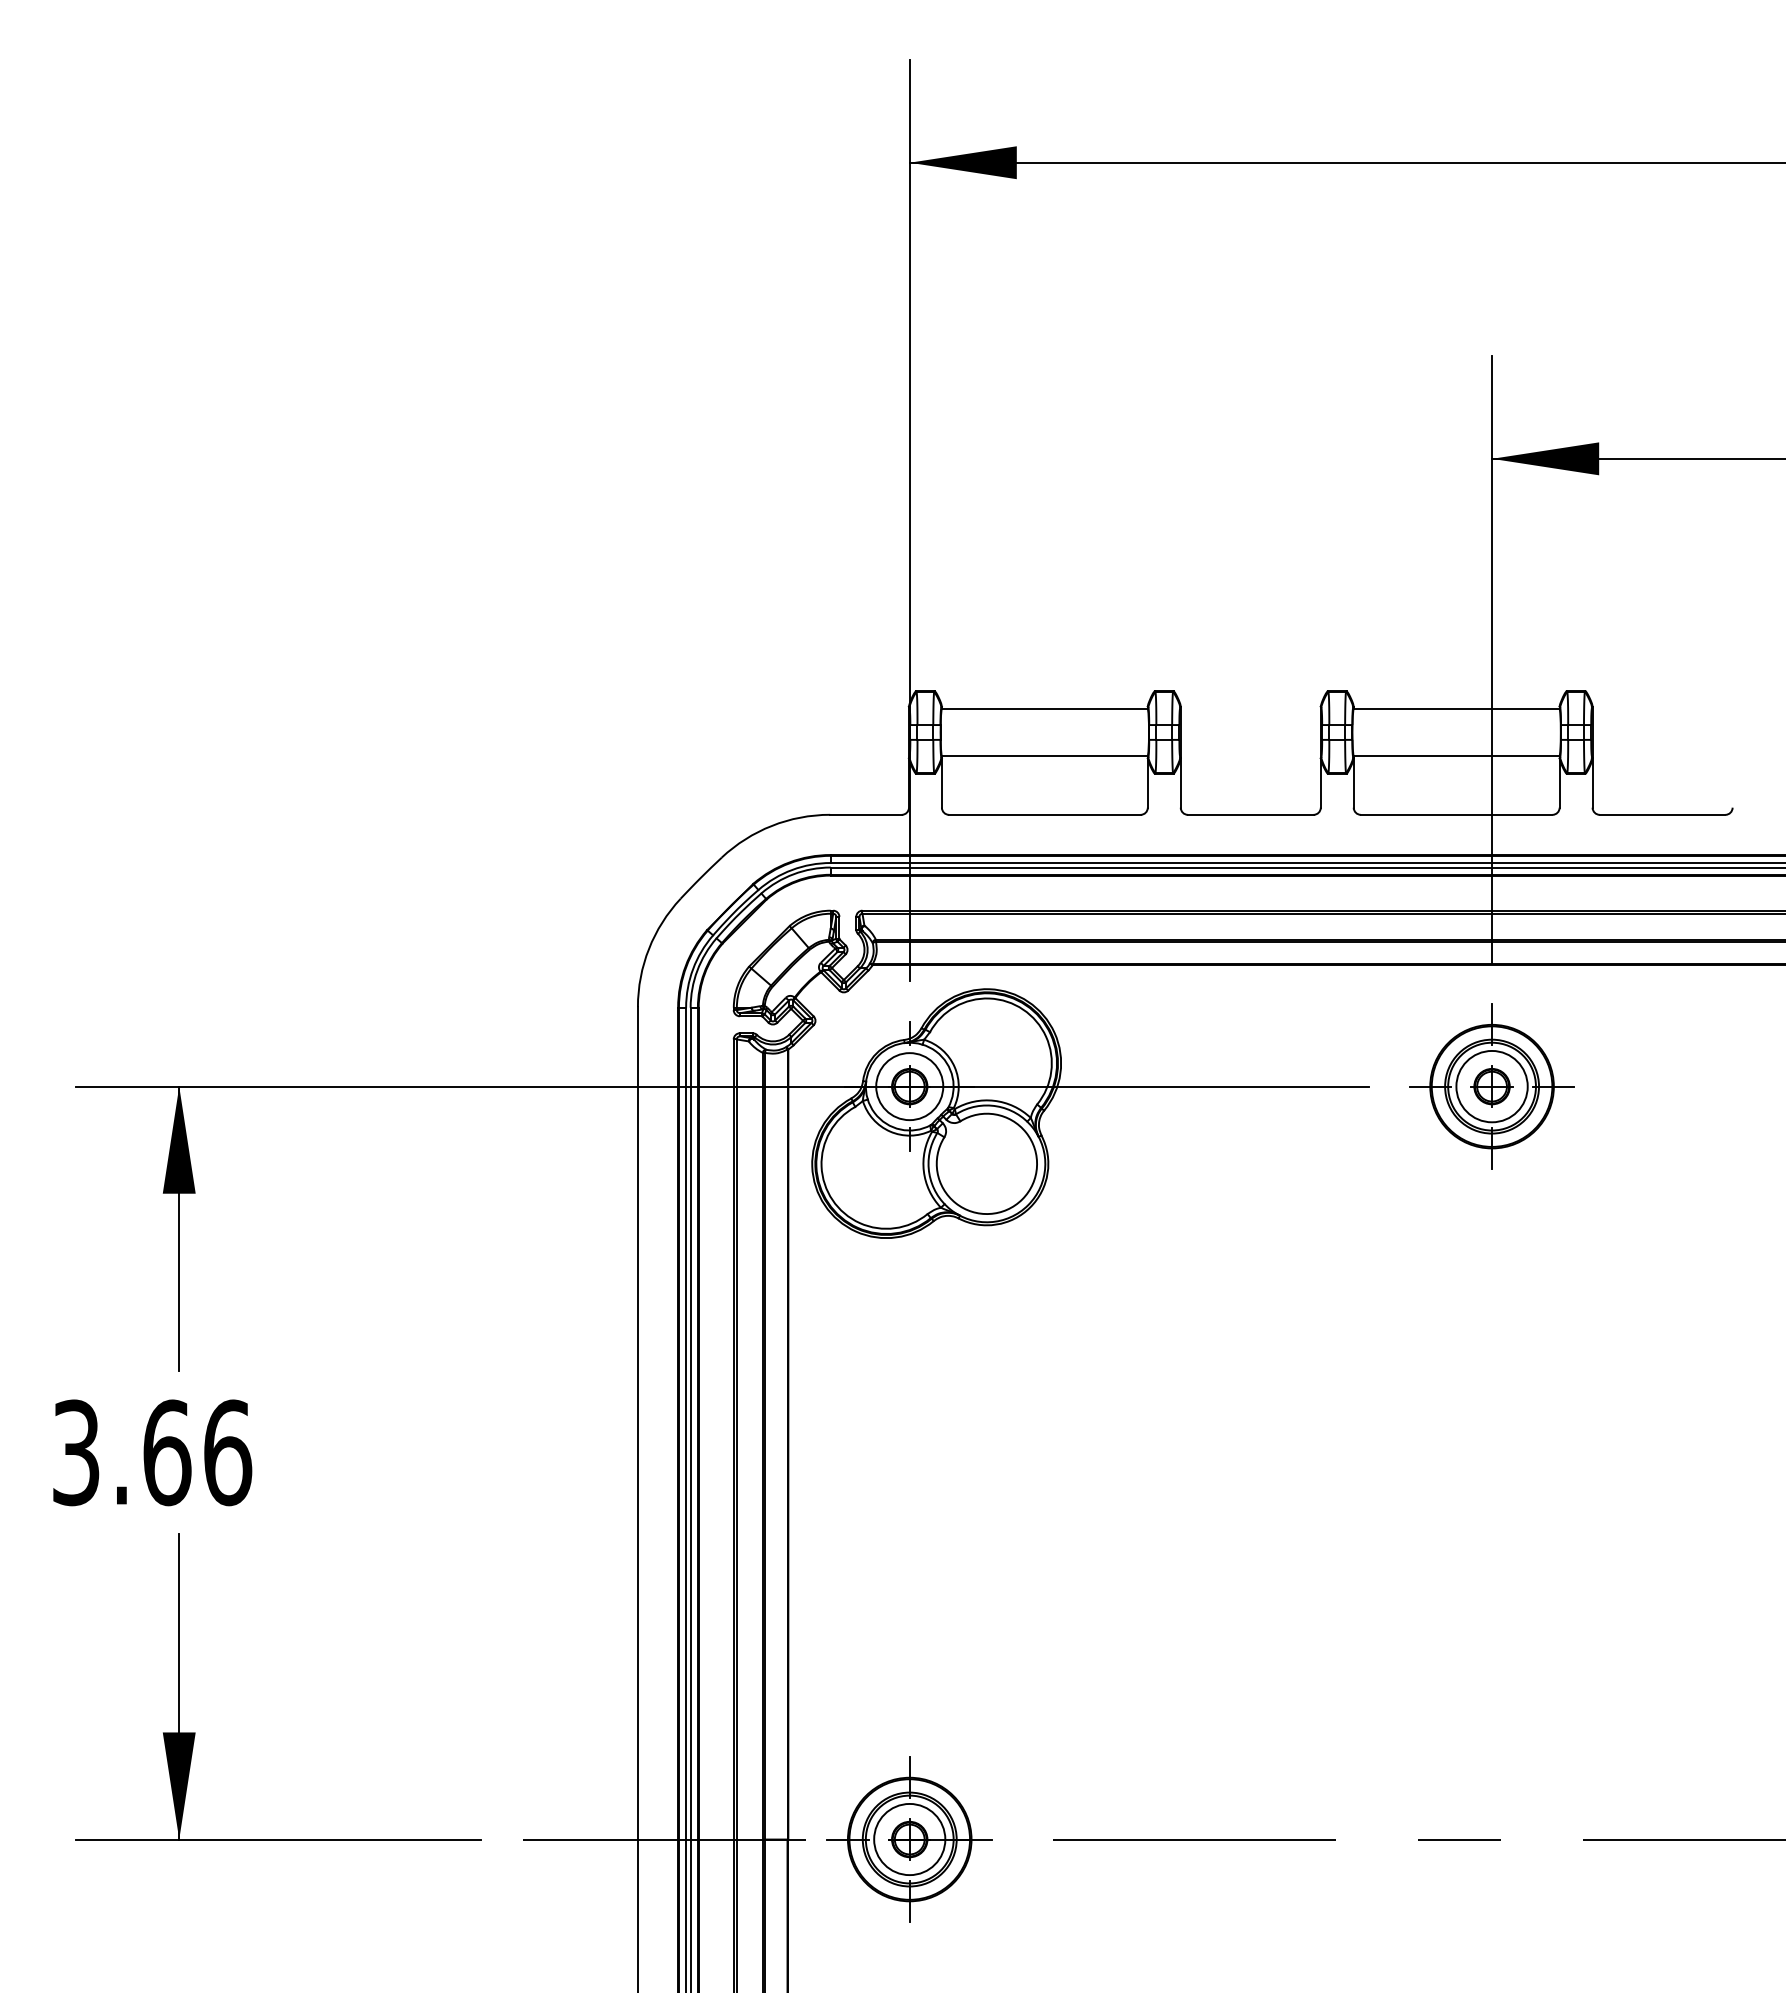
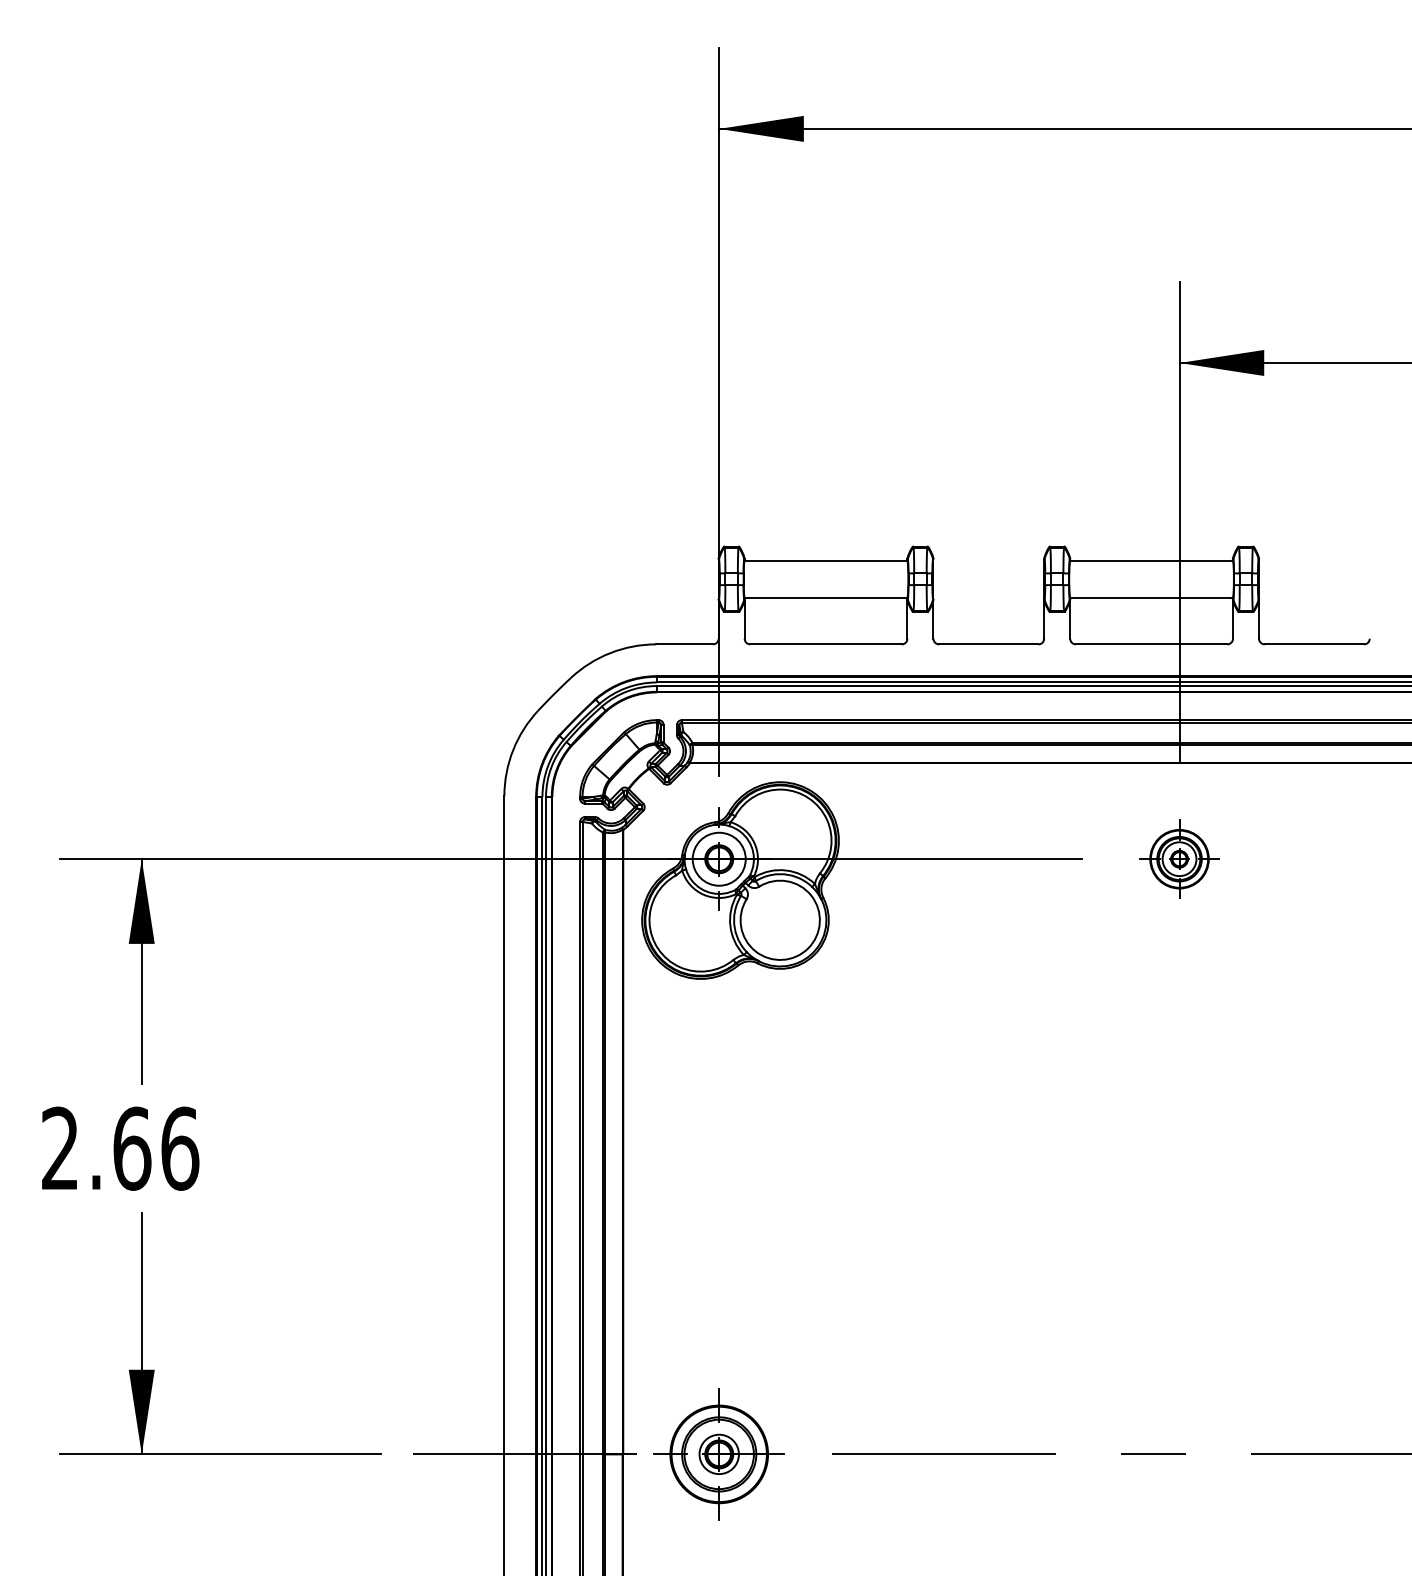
part: (1491, 1086) -> (1179, 859), size x0.6
text: (76, 1452) -> (60, 1148), 3.66 -> 2.66
circle: (909, 1839) -> (719, 1454), size x0.7

